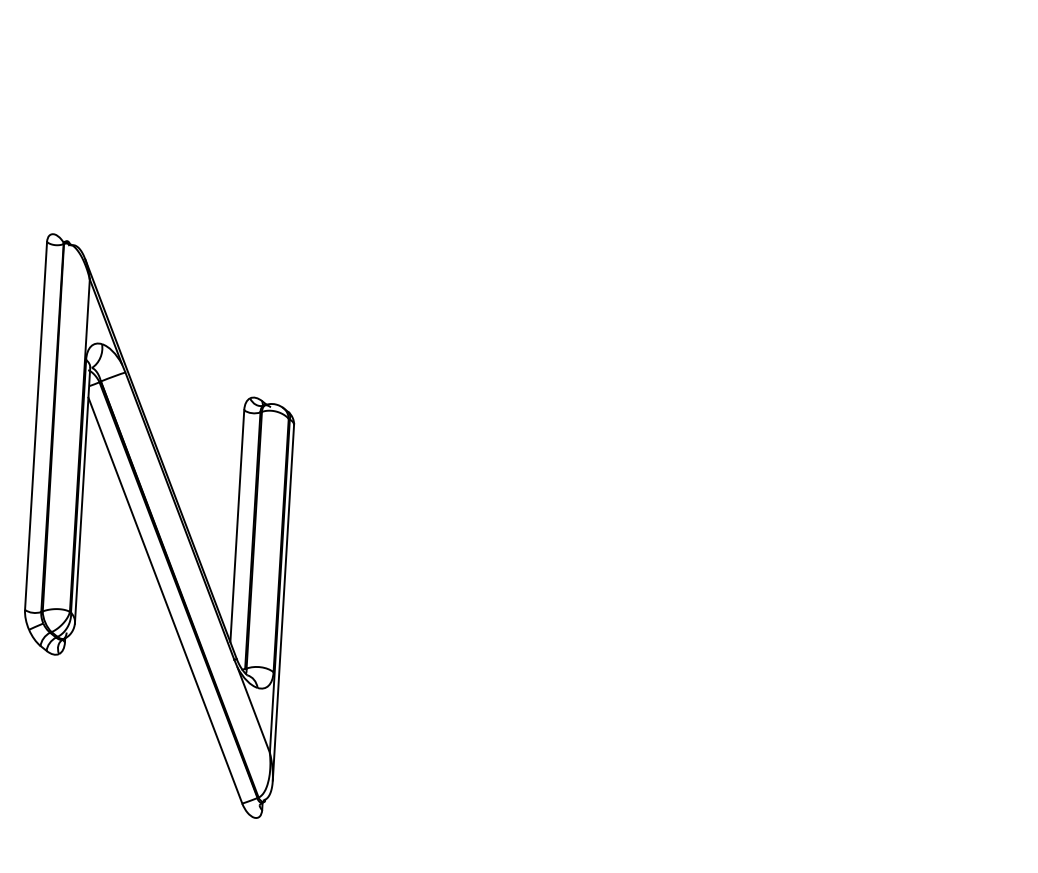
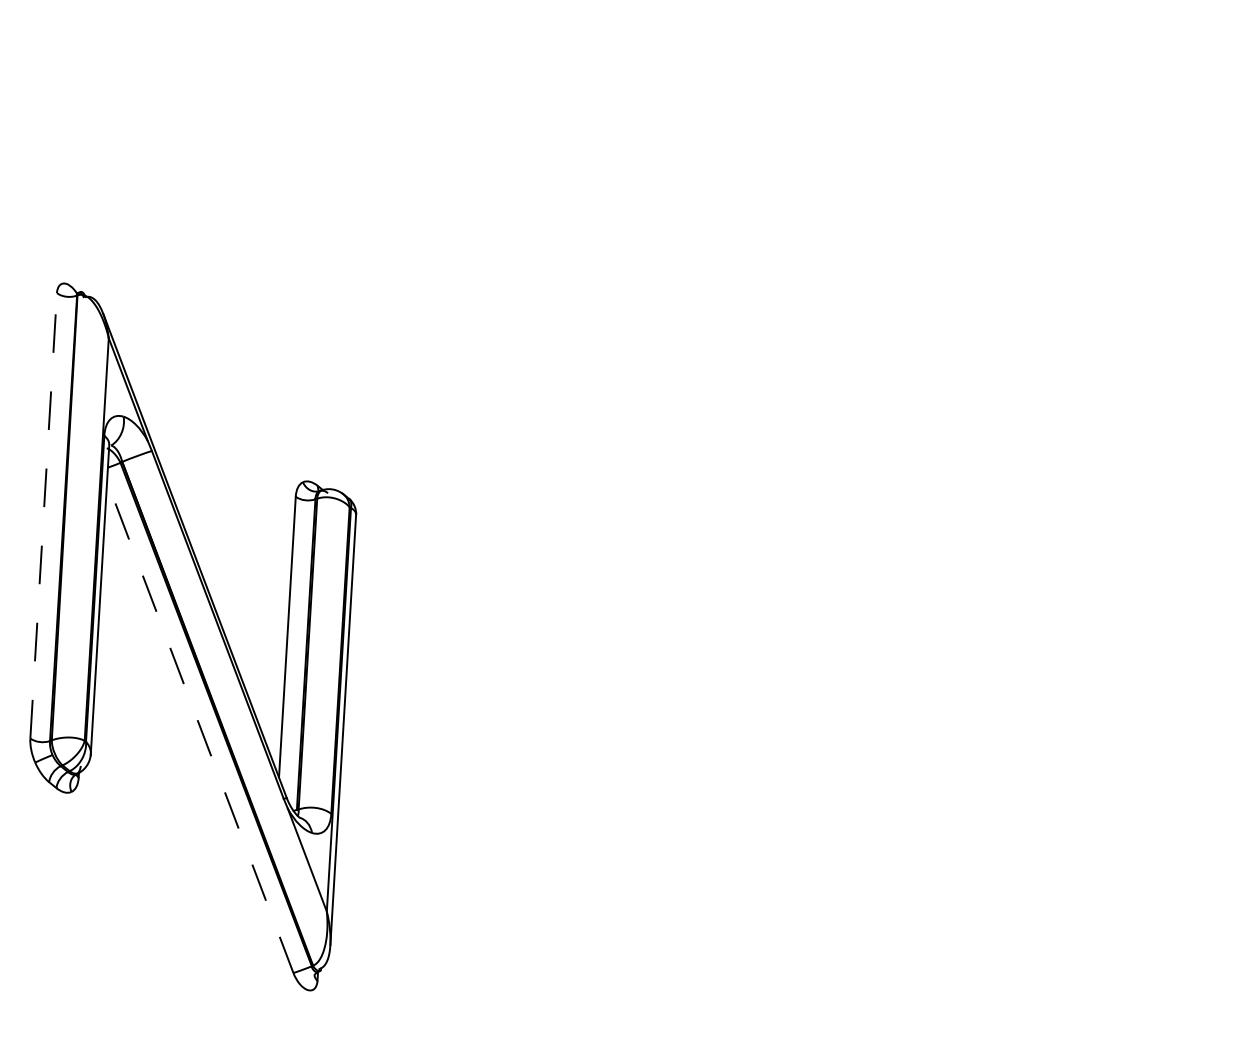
line: (35, 425) -> (43, 515), solid -> dashed
line: (165, 600) -> (200, 727), solid -> dashed

